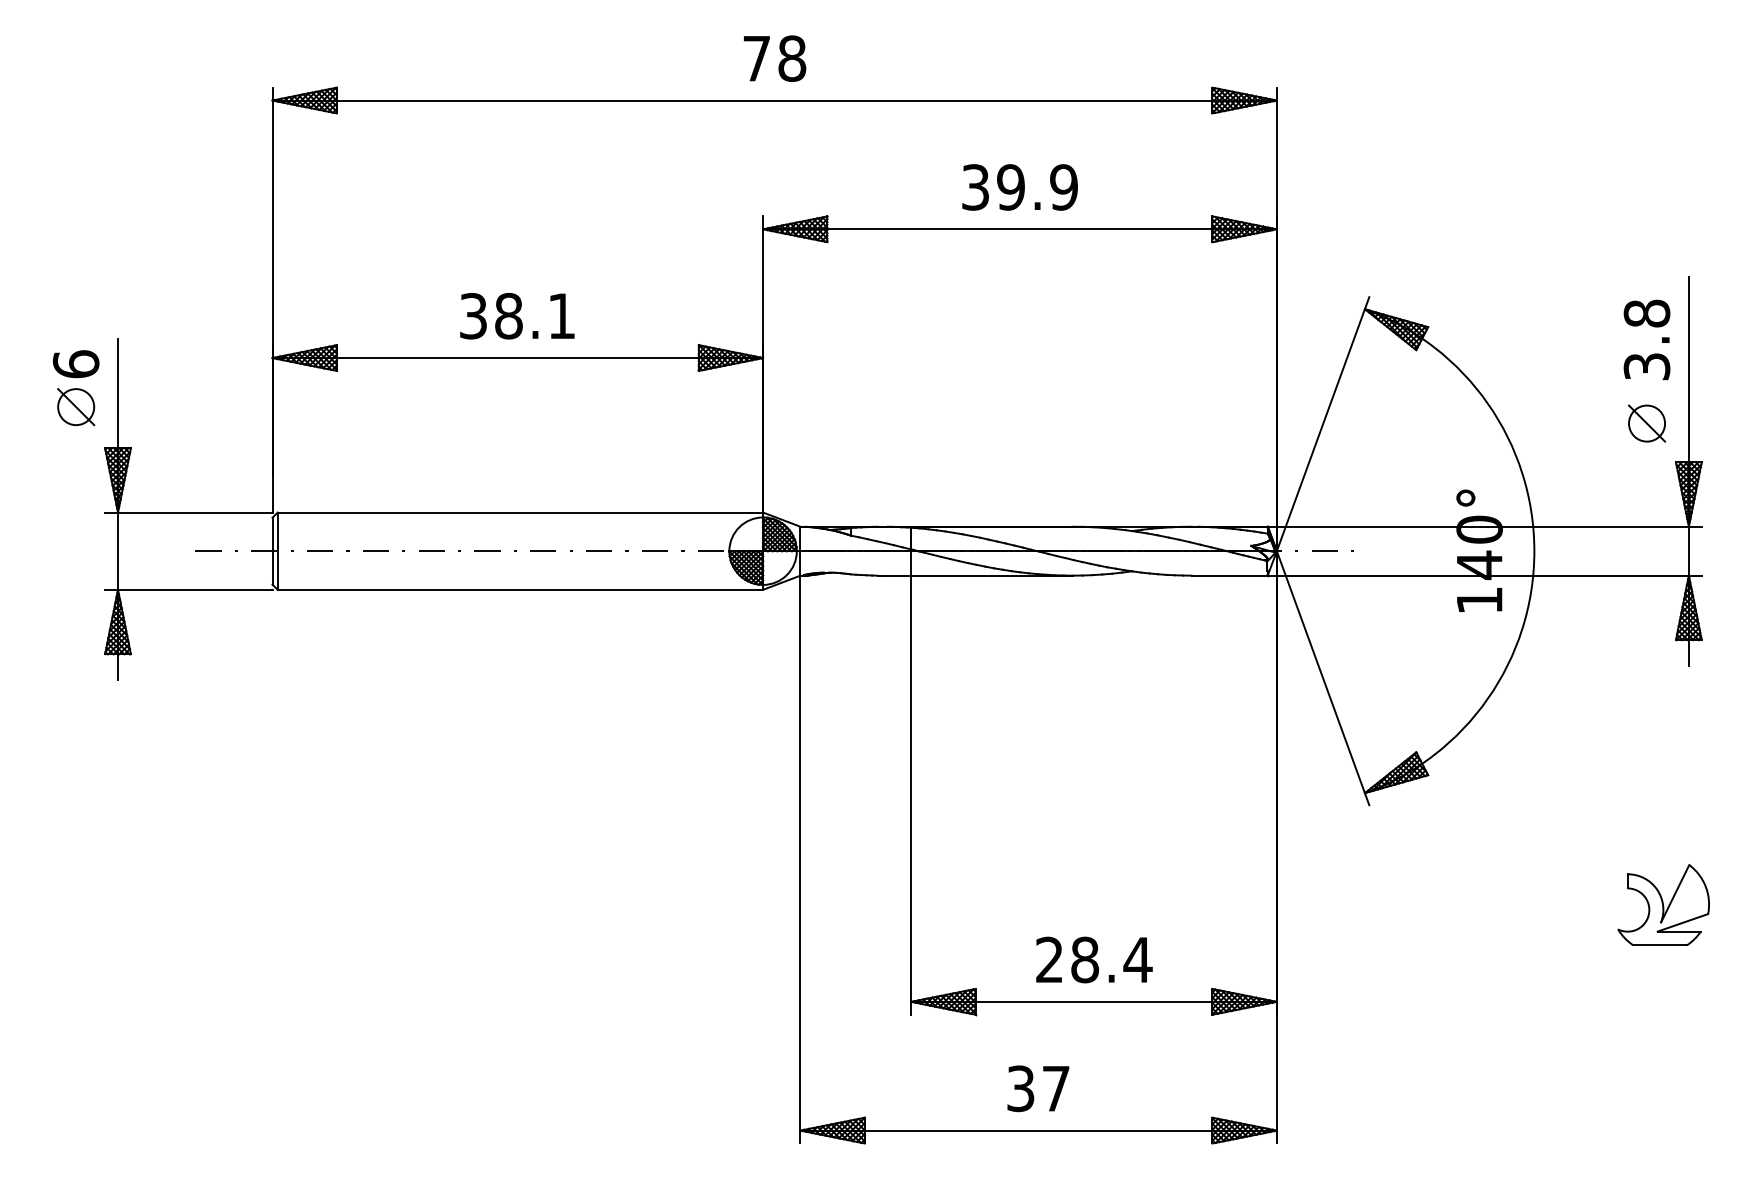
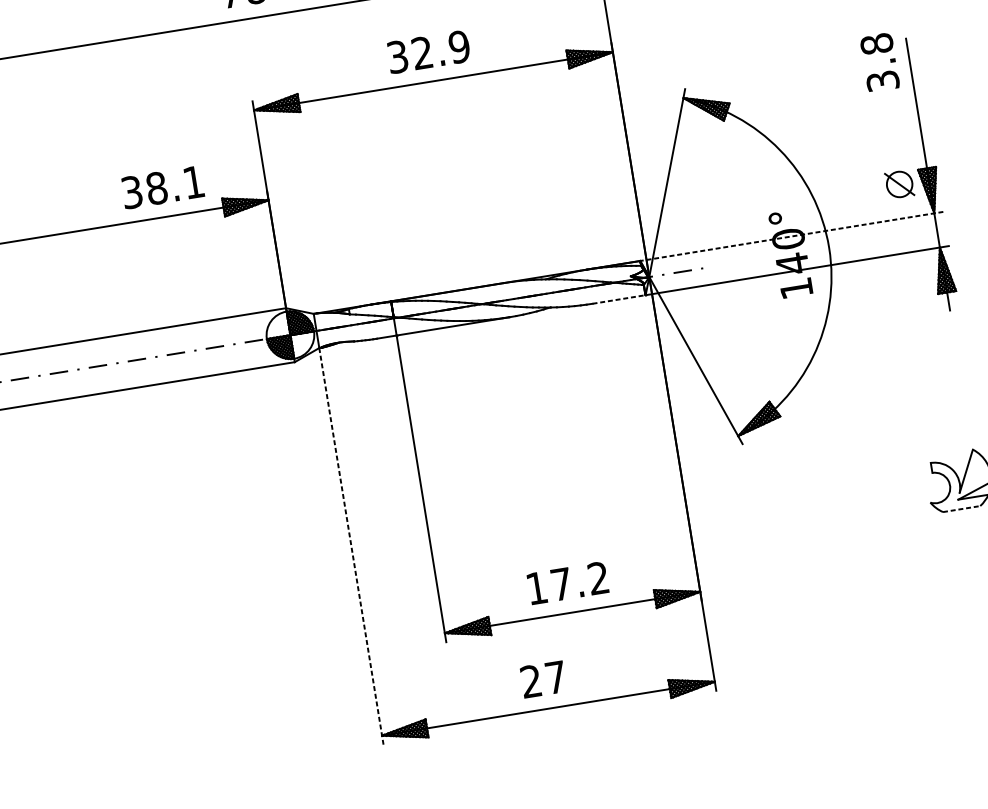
text: (1010, 187) -> (422, 53), 39.9 -> 32.9
text: (517, 316) -> (162, 187), moved
text: (1646, 339) -> (879, 62), moved
part: (1647, 423) -> (899, 184), moved
line: (1484, 526) -> (791, 236), solid -> dashed
line: (1230, 575) -> (619, 299), solid -> dashed
line: (800, 859) -> (351, 546), solid -> dashed
line: (1660, 945) -> (961, 509), solid -> dashed
text: (1094, 959) -> (568, 582), 28.4 -> 17.2
text: (1020, 1088) -> (531, 681), 37 -> 27

